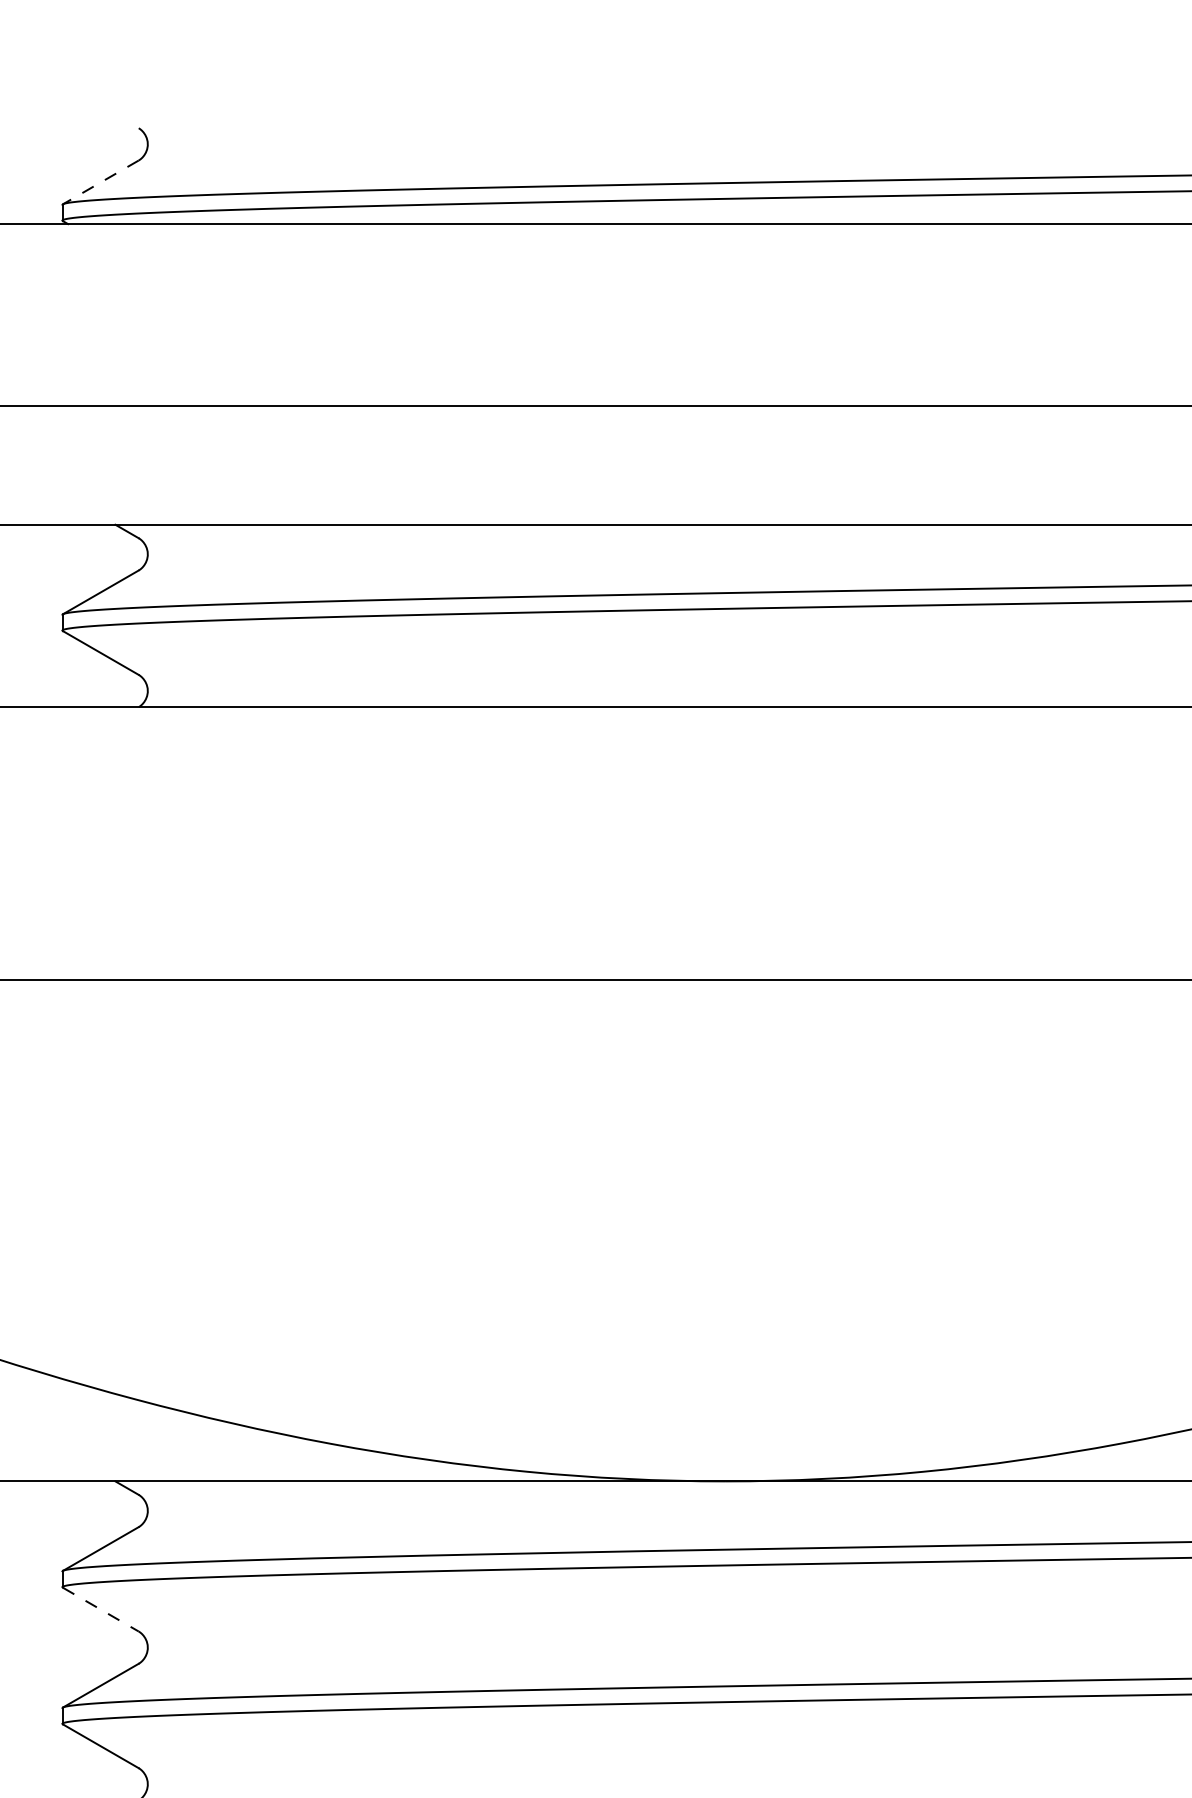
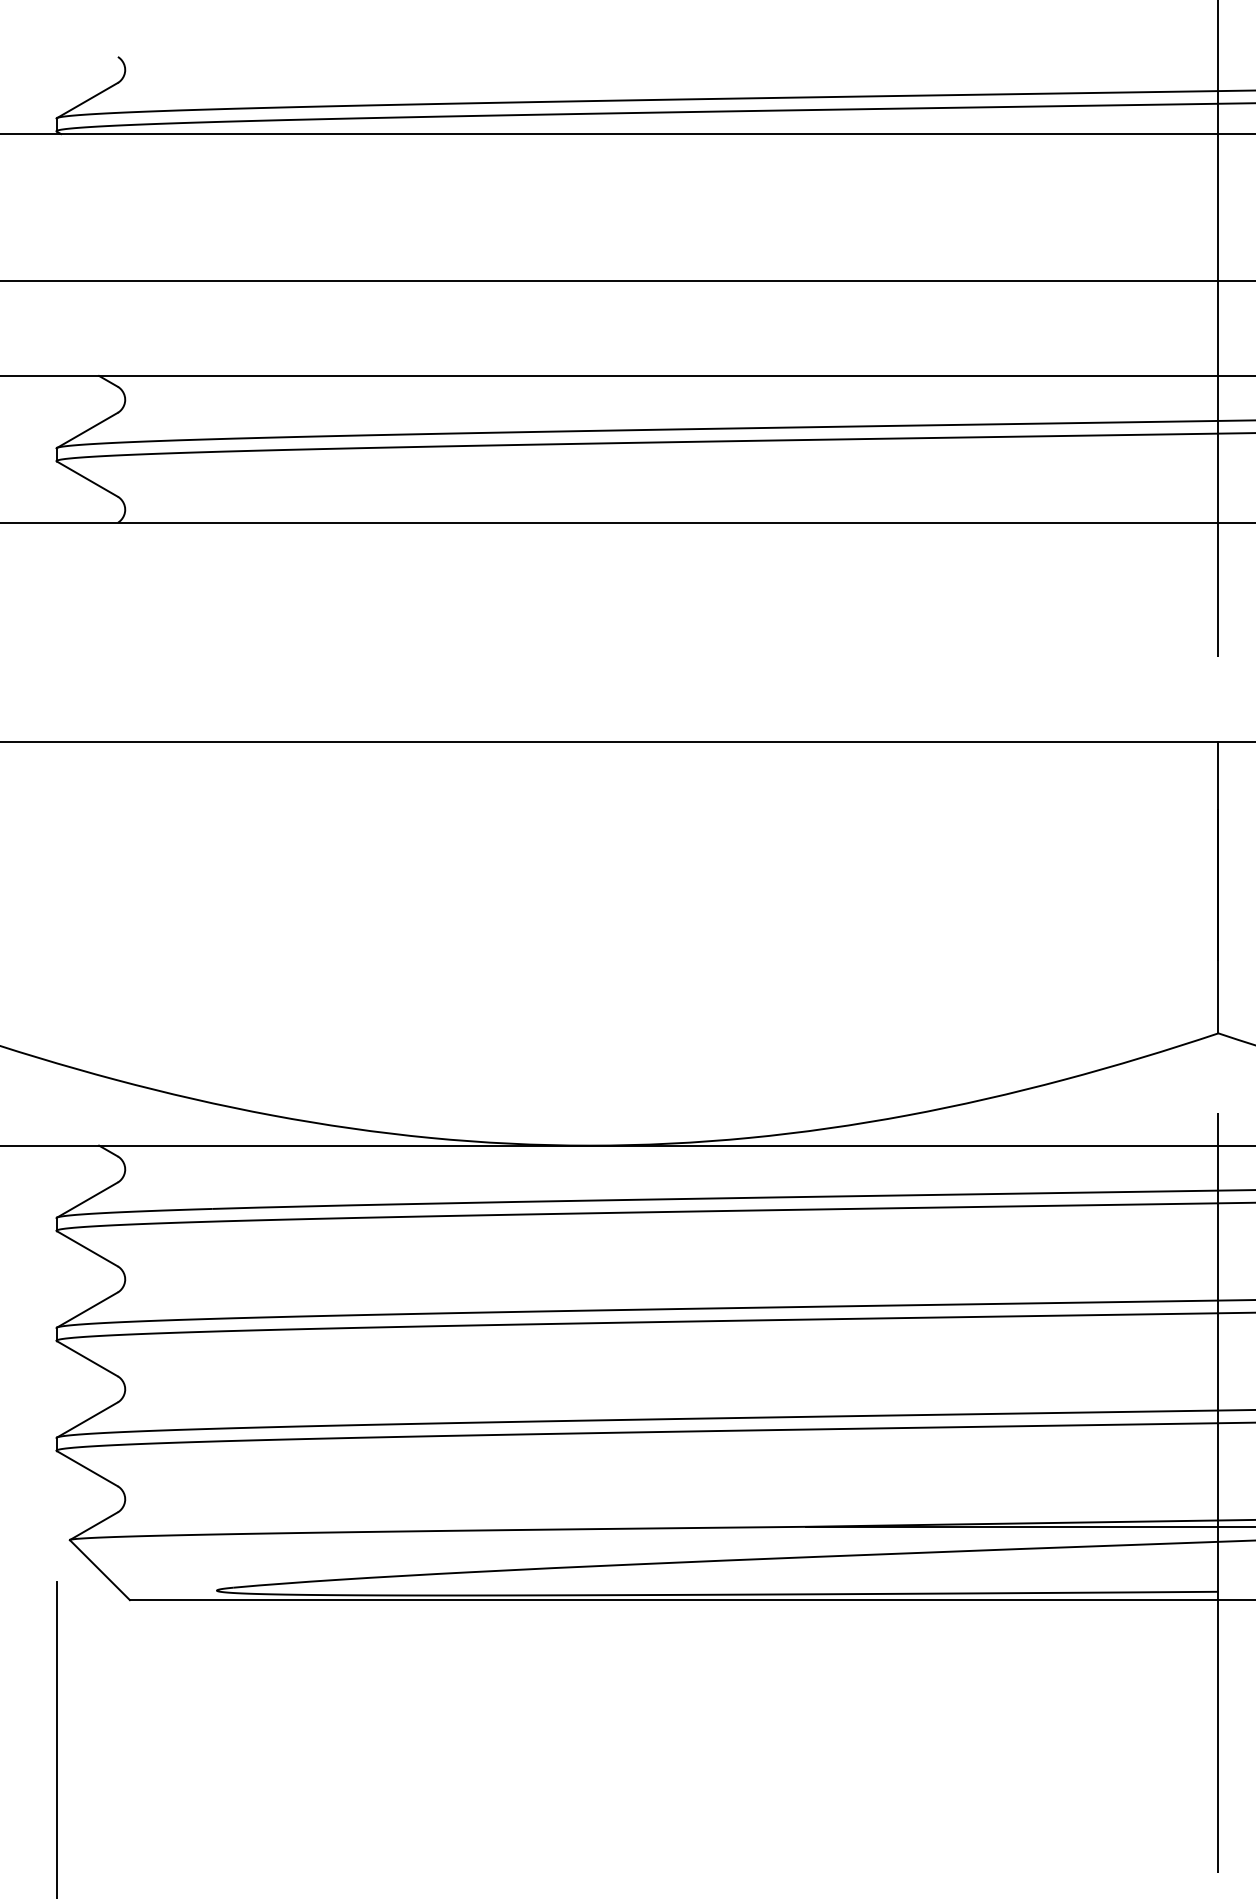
line: (100, 182) -> (87, 100), dashed -> solid
line: (100, 1610) -> (87, 1249), dashed -> solid

